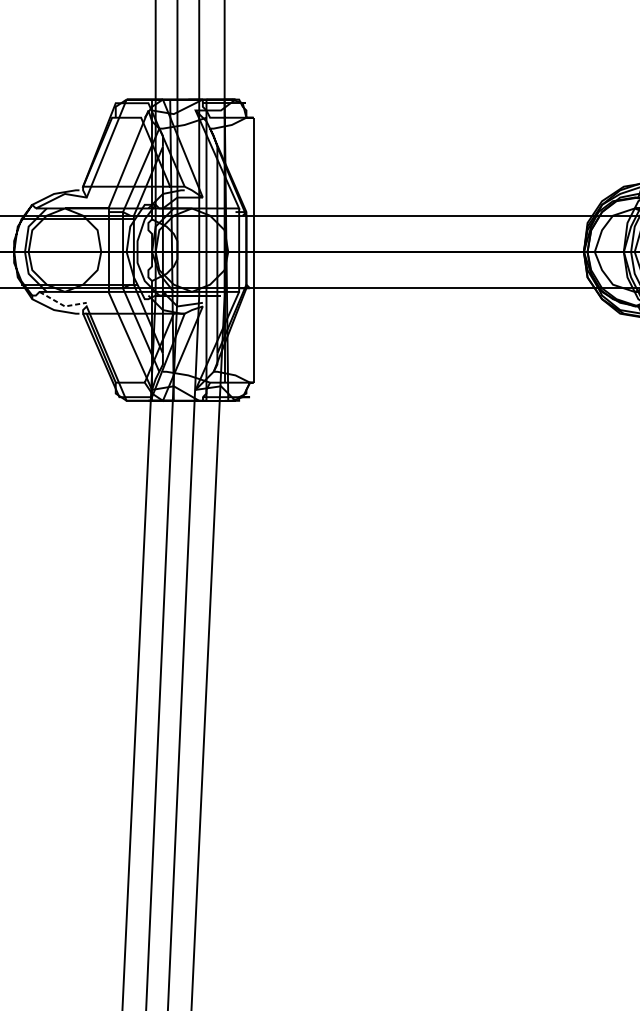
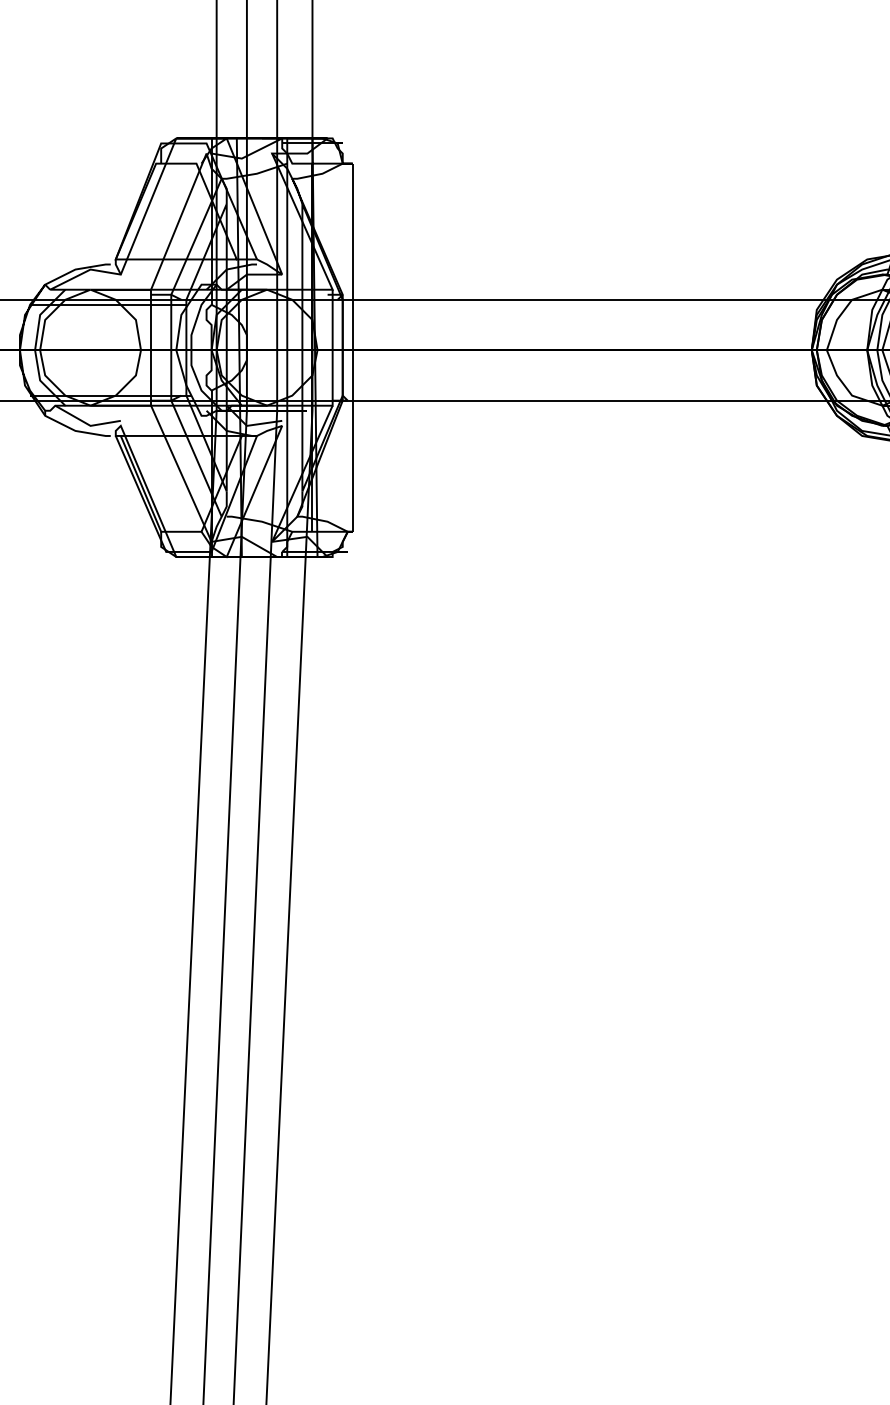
line: (62, 304) -> (87, 423), dashed -> solid

